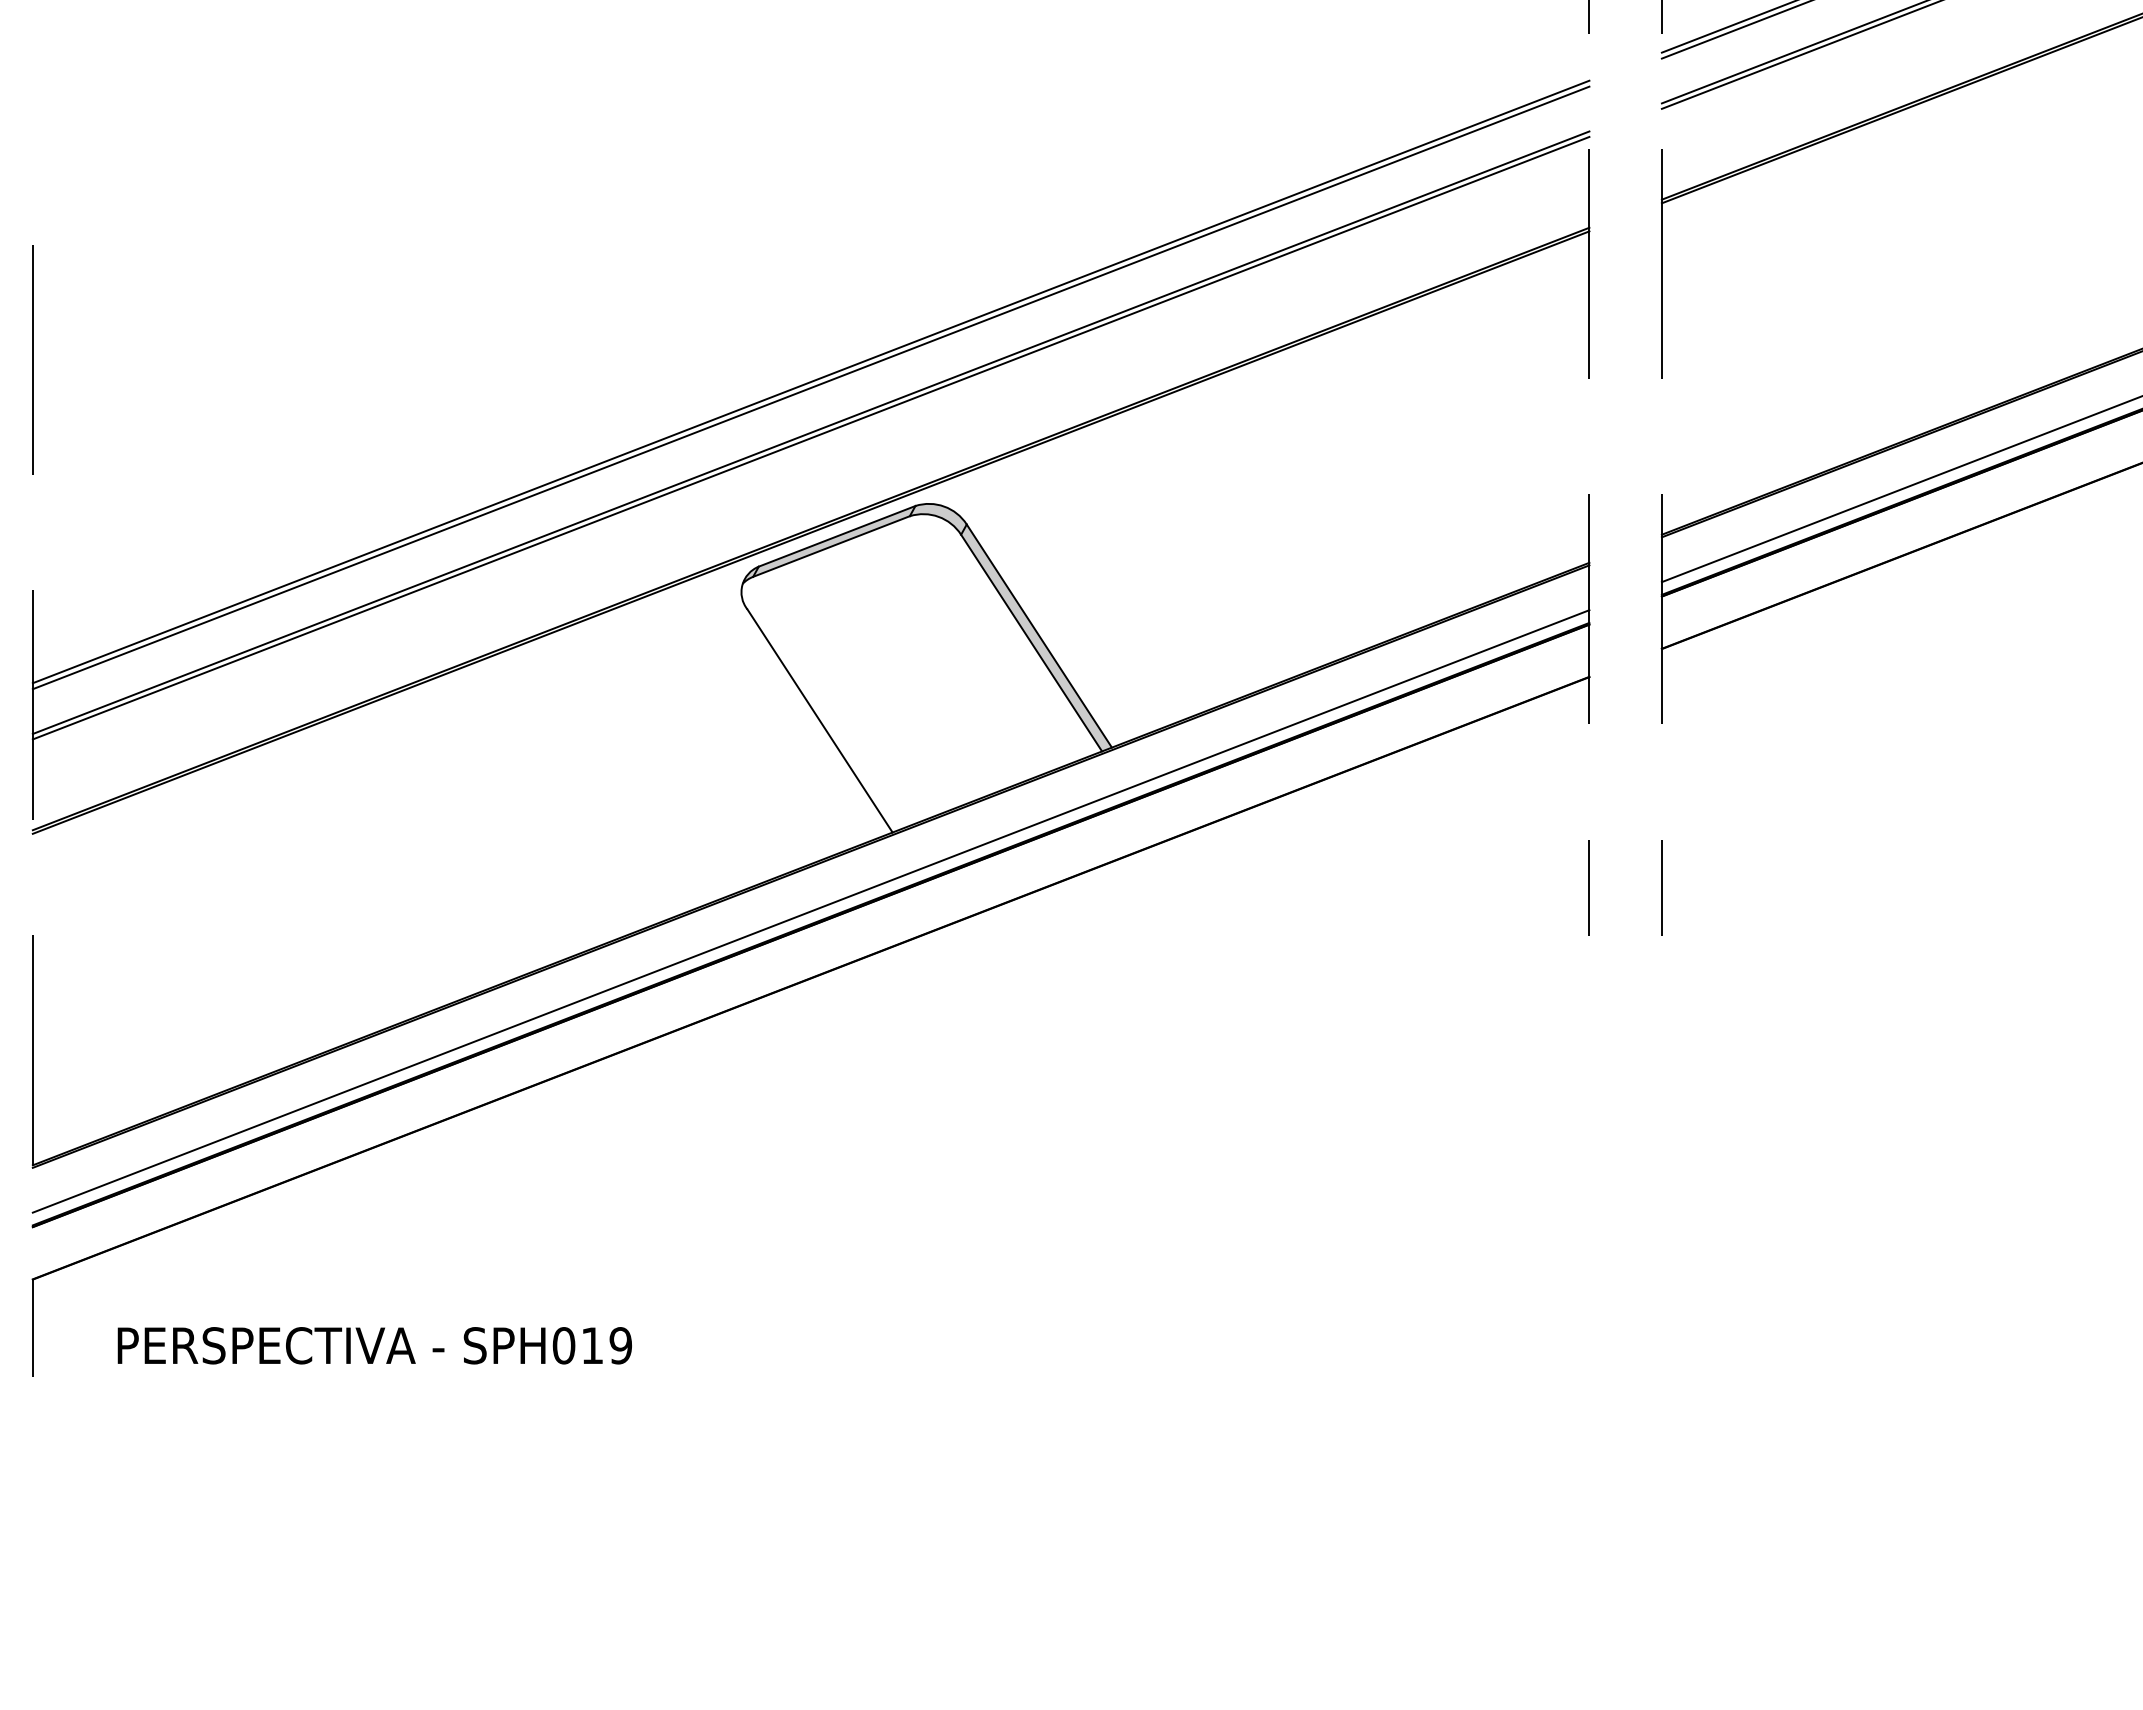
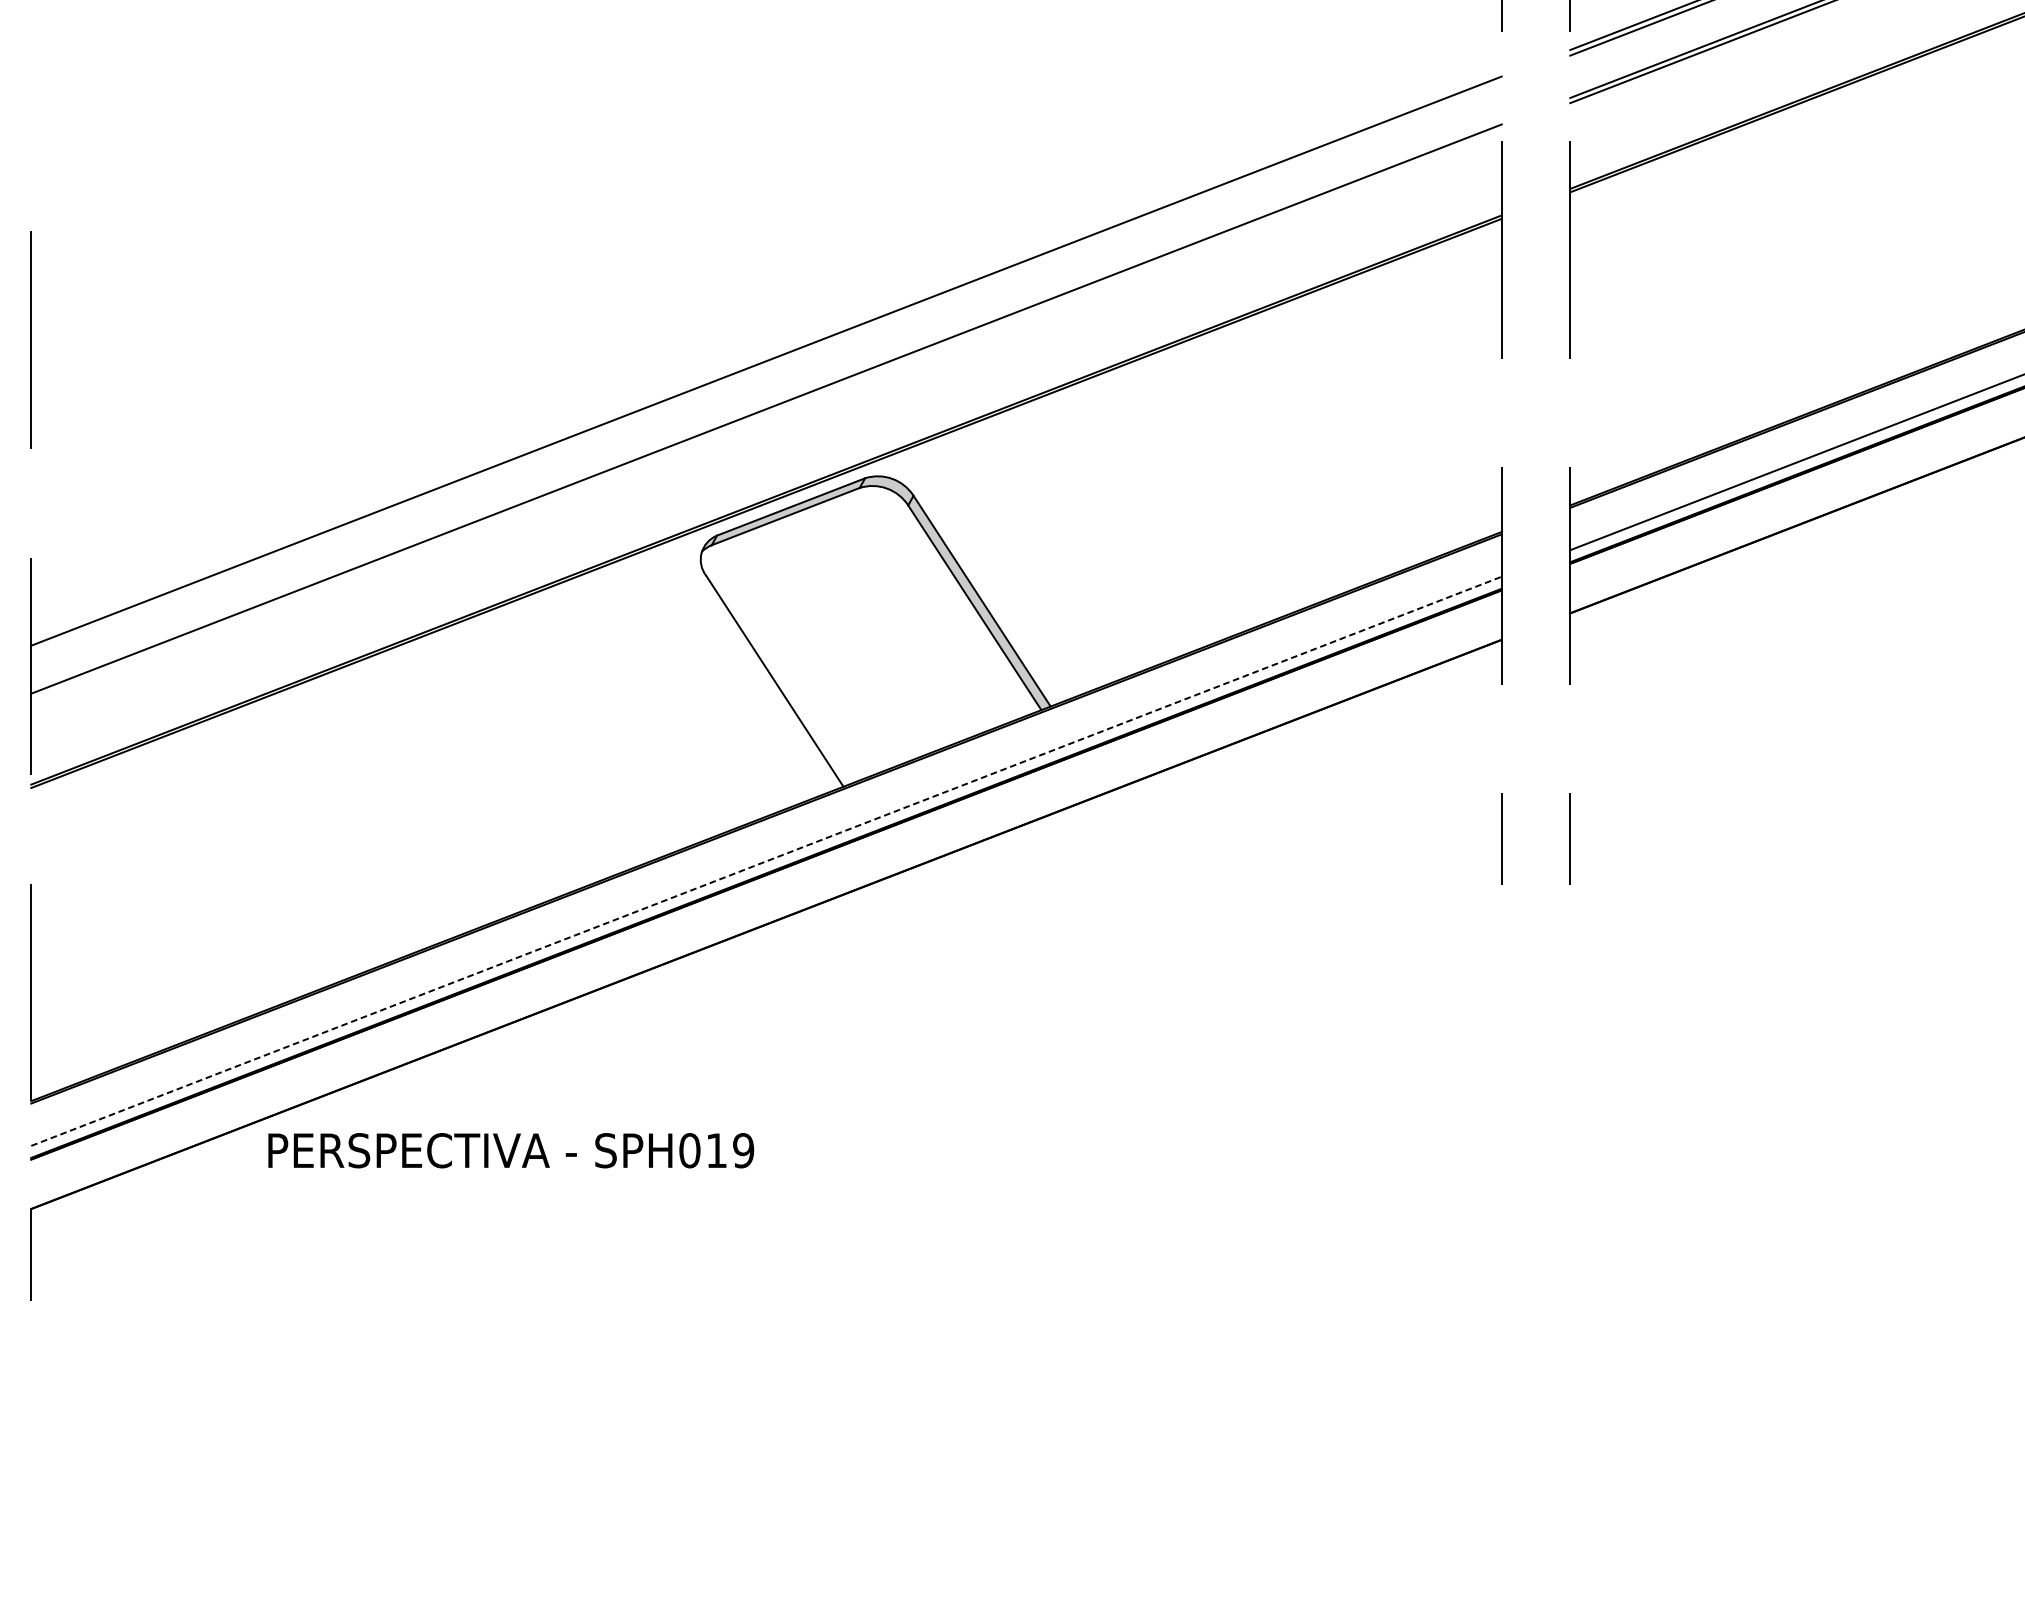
line: (810, 387) -> (765, 366), removed
line: (810, 437) -> (765, 413), removed
line: (811, 911) -> (766, 861), solid -> dashed
text: (374, 1345) -> (510, 1150), moved

